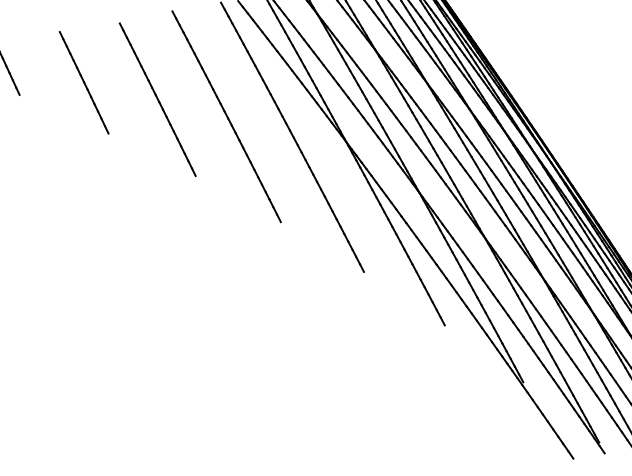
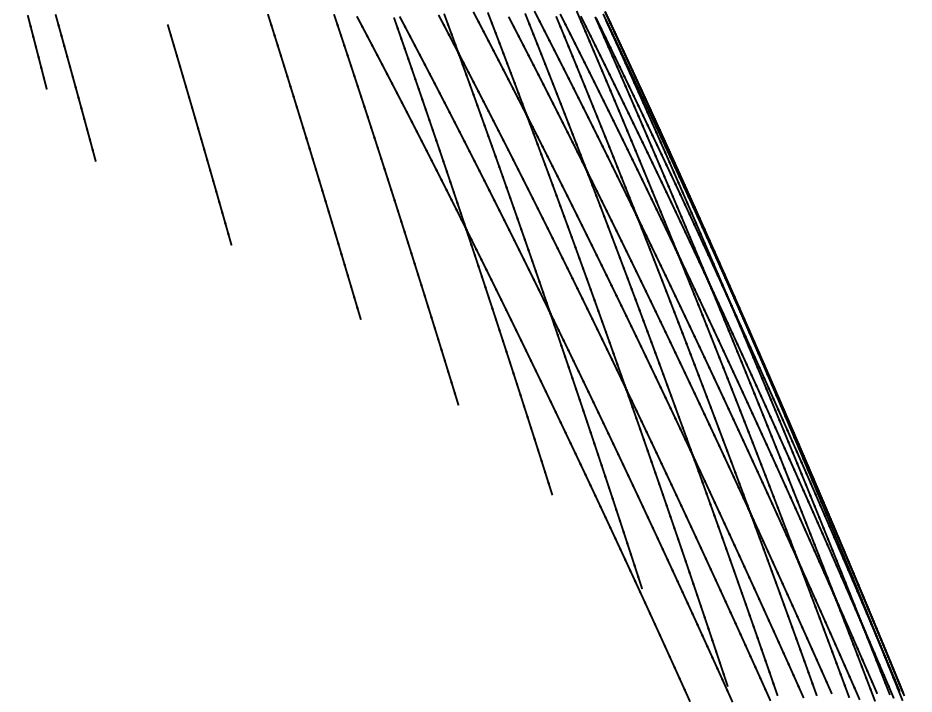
line: (83, 82) -> (75, 87), moved
line: (157, 99) -> (199, 134), moved

